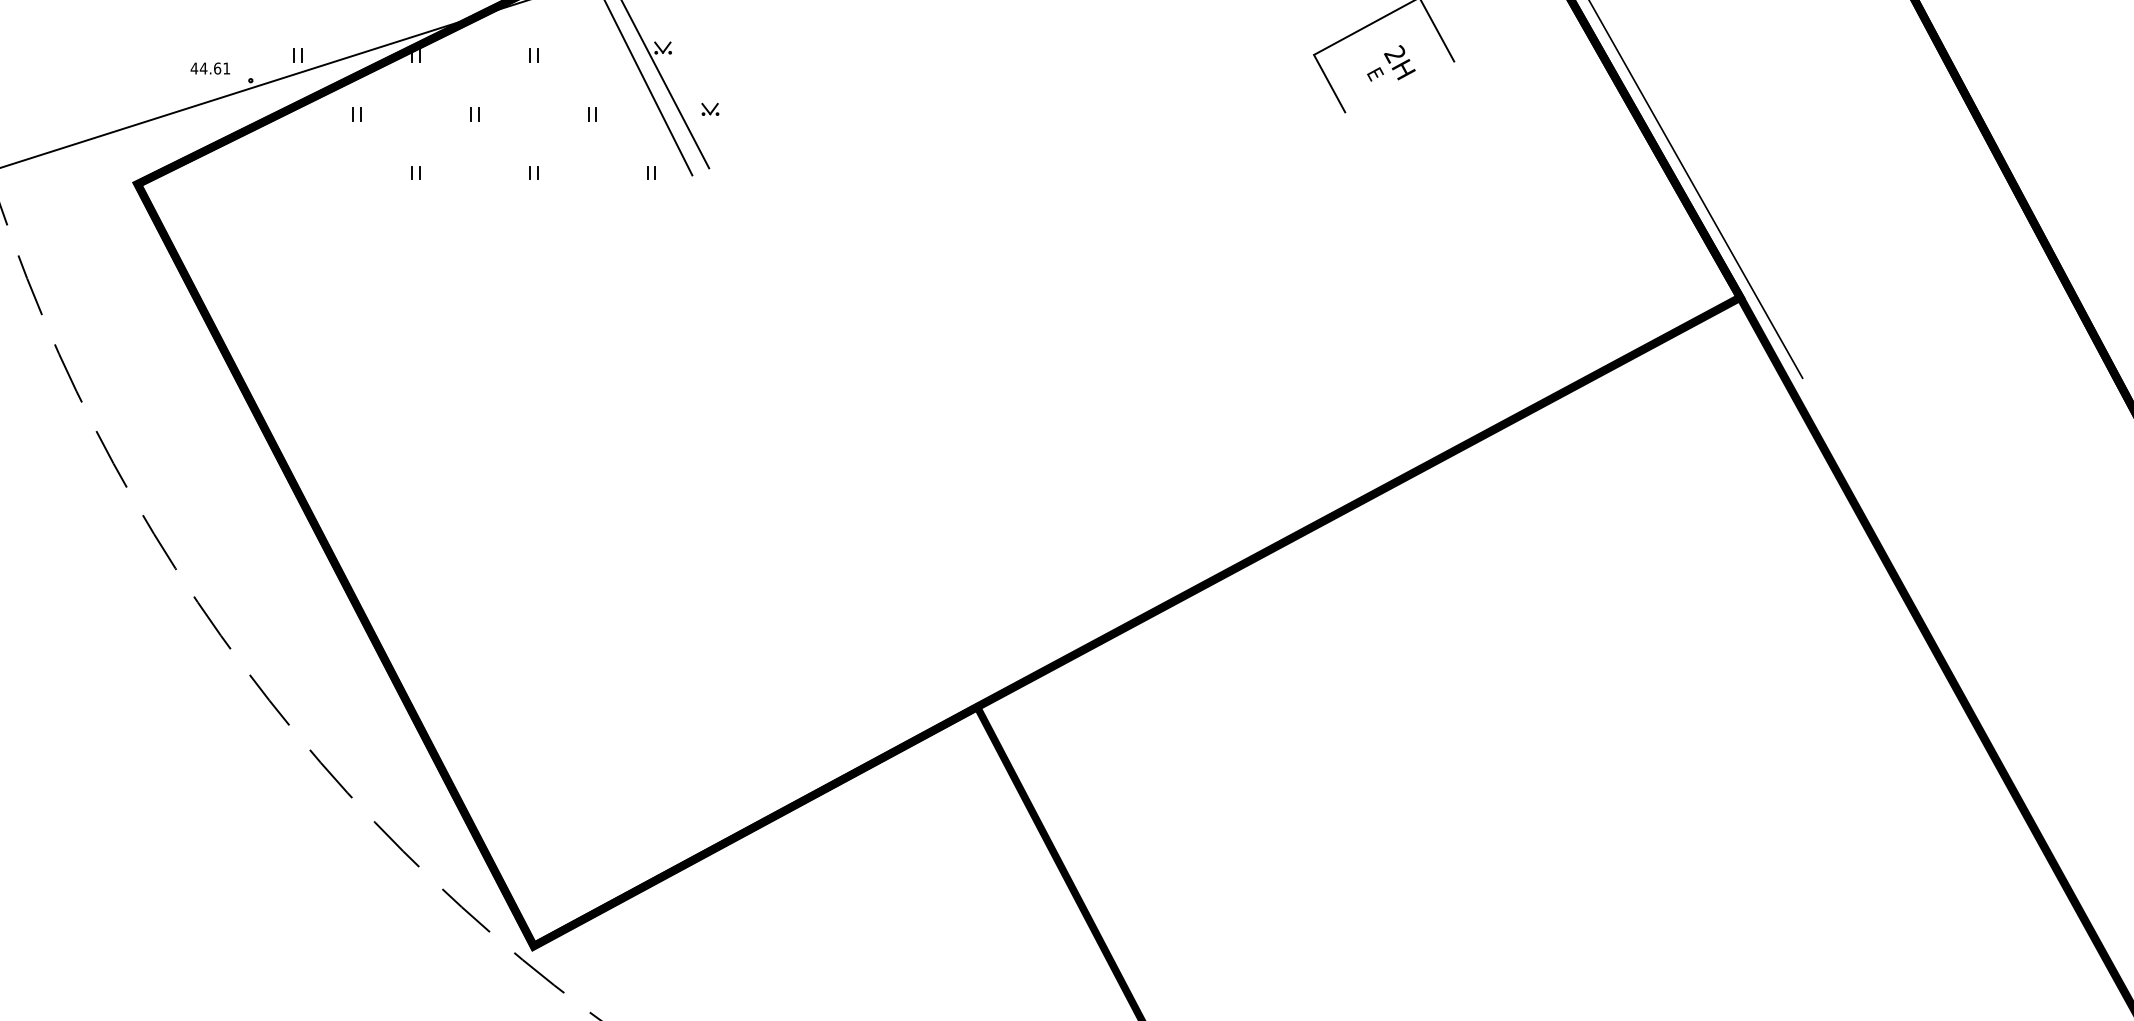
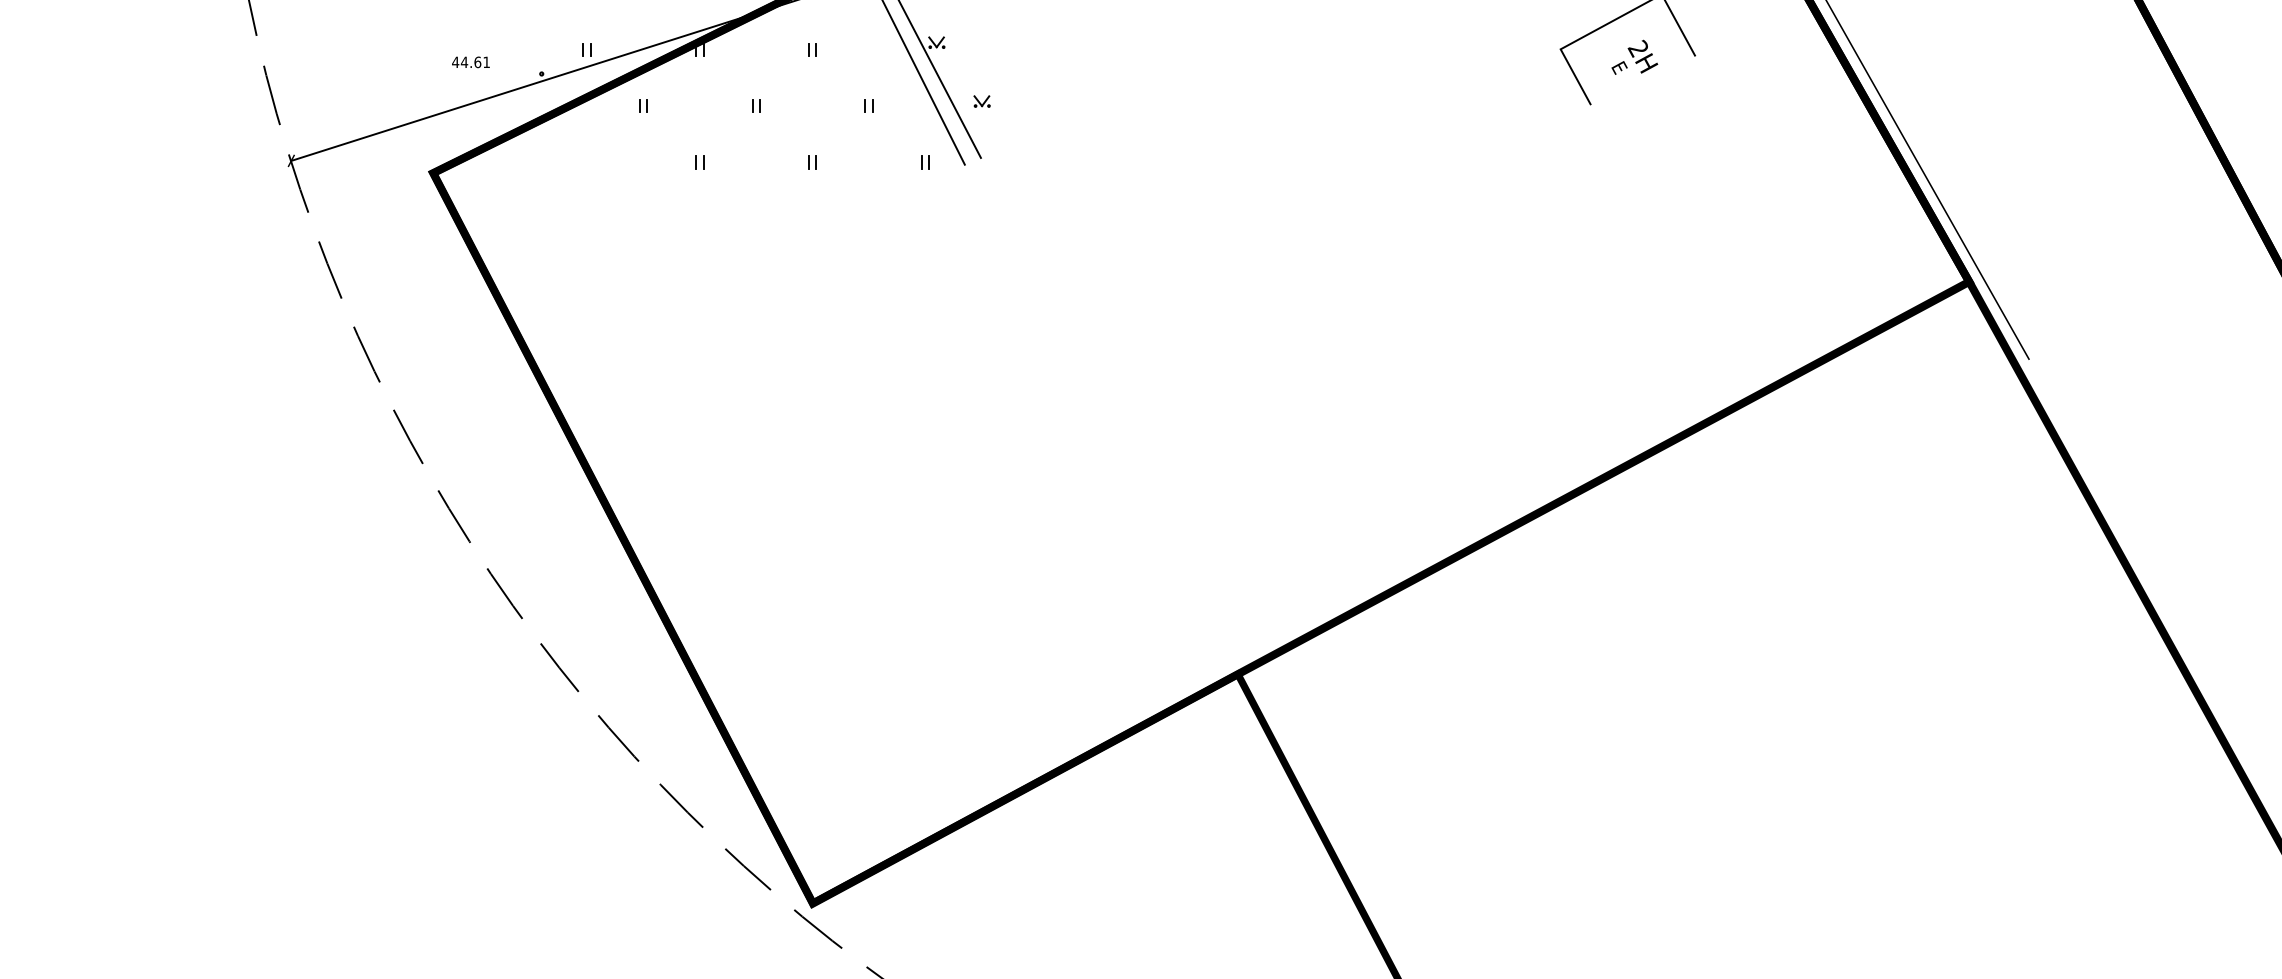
text: (209, 68) -> (470, 62), moved

